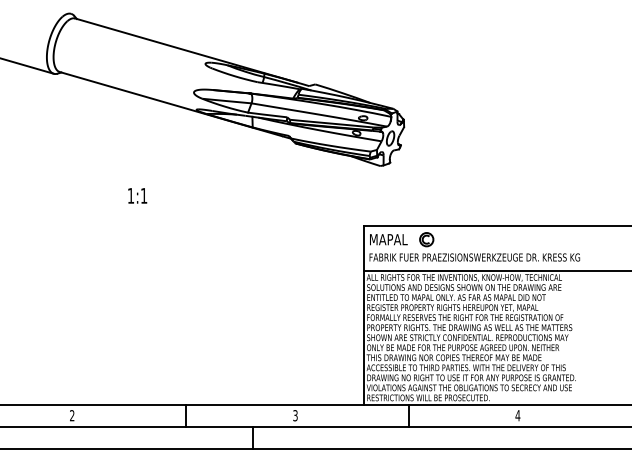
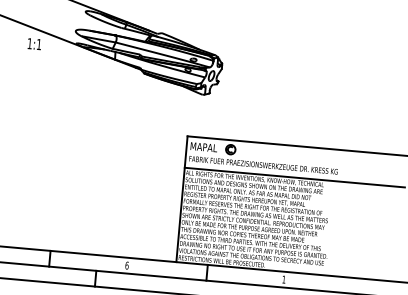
text: (137, 195) -> (34, 43), moved
text: (295, 415) -> (127, 265), 3 -> 6
text: (517, 415) -> (283, 279), 4 -> 1

